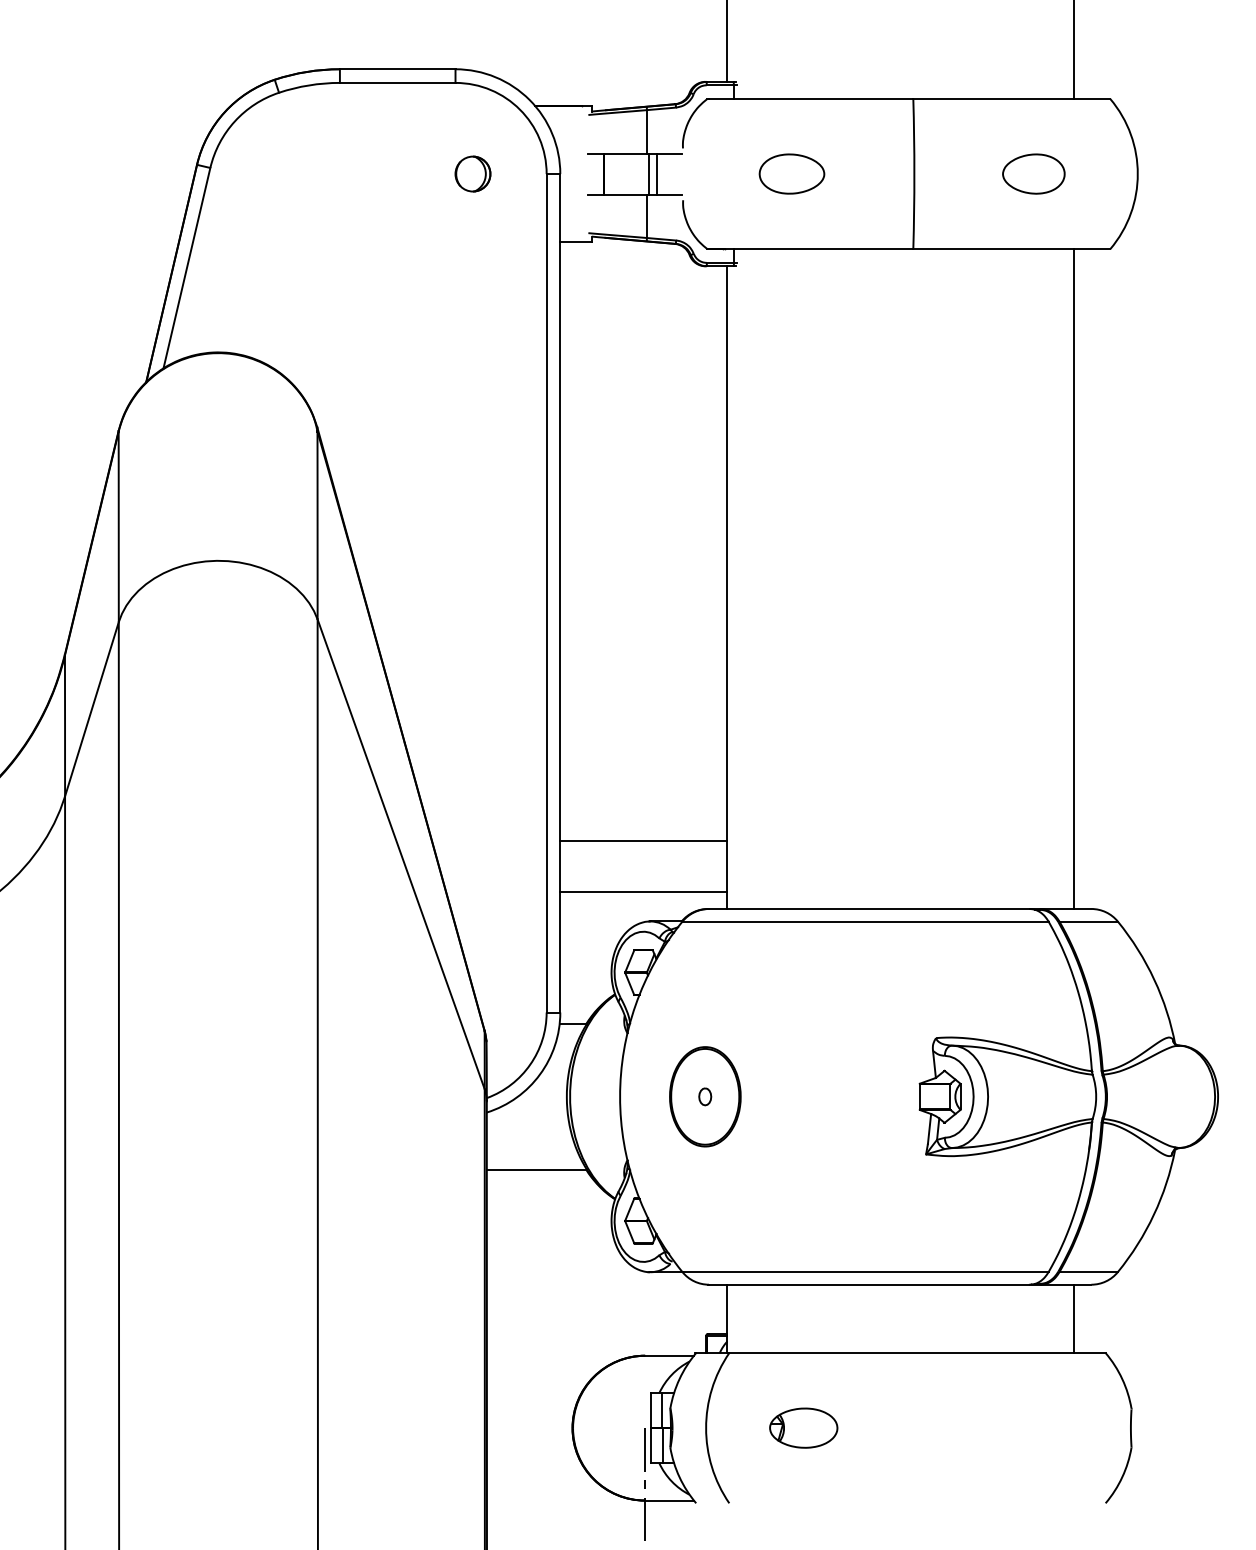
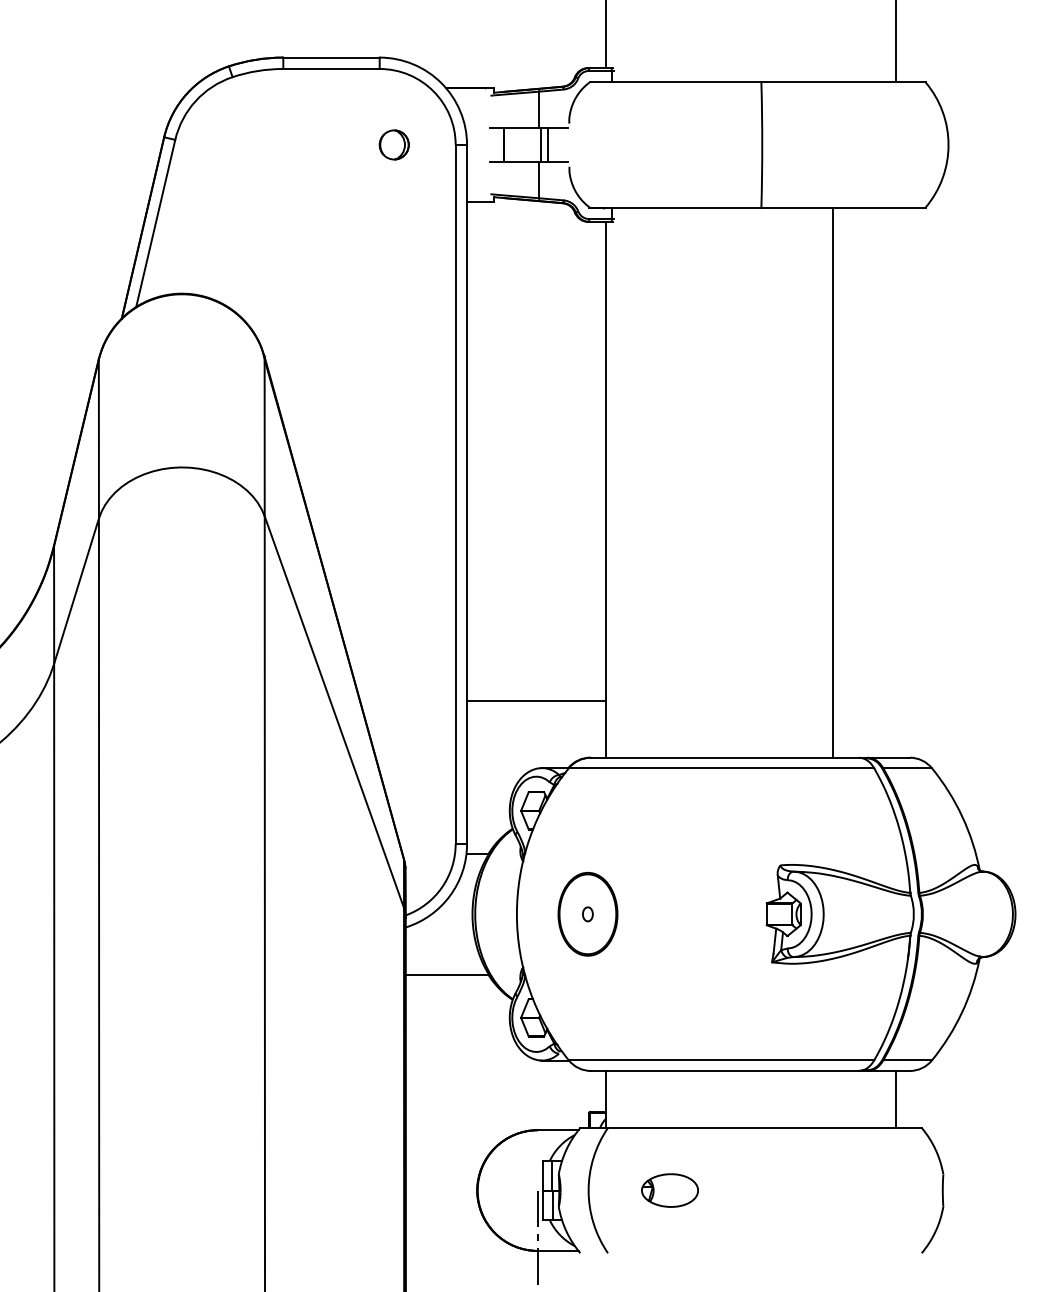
part: (792, 173) -> (660, 144), removed
part: (1033, 173) -> (861, 144), removed
line: (1074, 578) -> (832, 482), moved
line: (643, 891) -> (536, 743), removed

